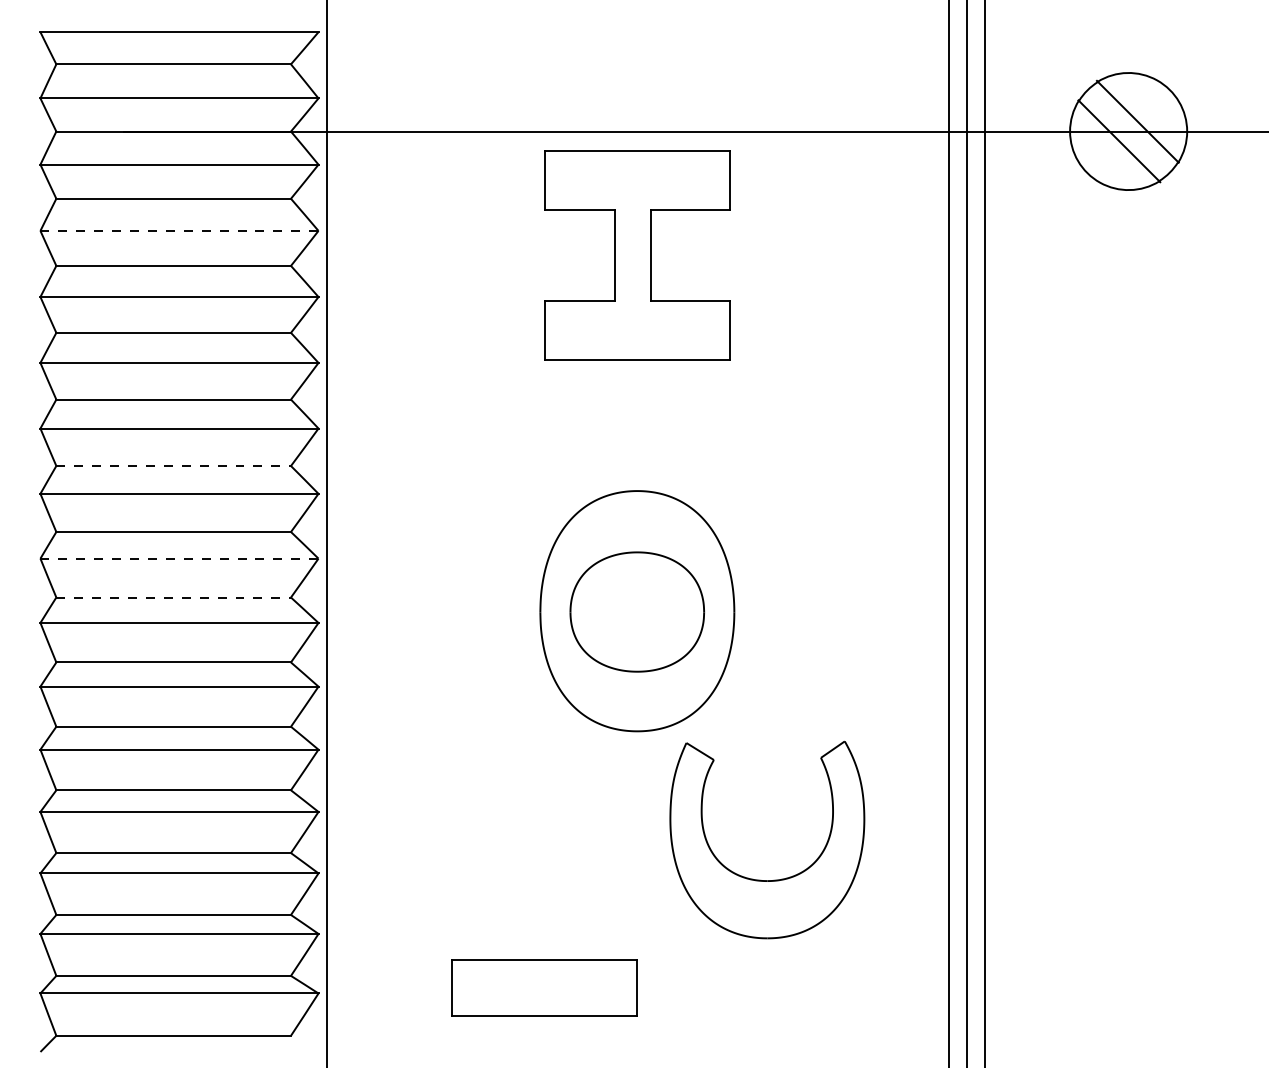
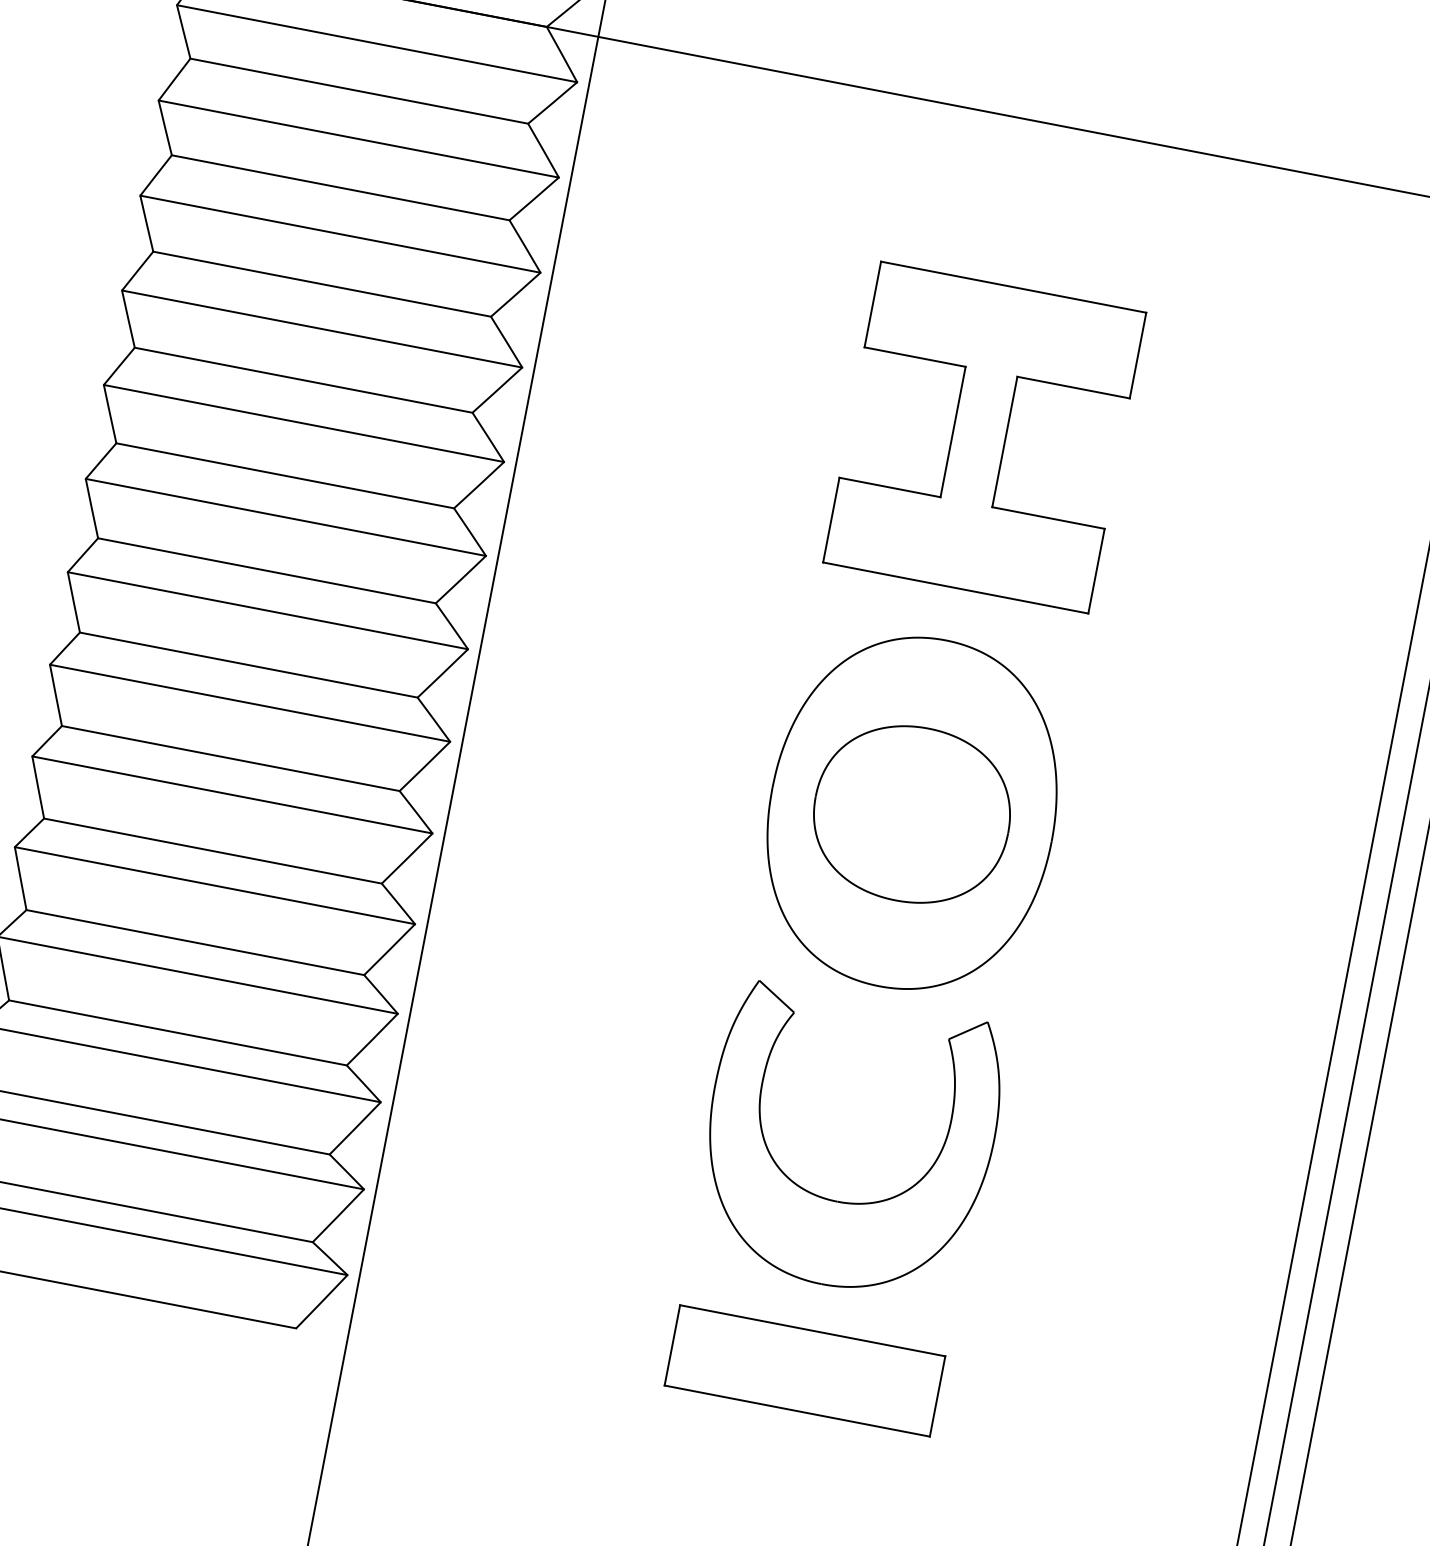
line: (179, 230) -> (358, 138), dashed -> solid
part: (637, 255) -> (984, 438), moved
line: (174, 466) -> (286, 476), dashed -> solid
line: (179, 558) -> (267, 610), dashed -> solid
line: (174, 597) -> (249, 665), dashed -> solid
part: (760, 879) -> (828, 1197), moved
part: (544, 987) -> (805, 1370), moved

